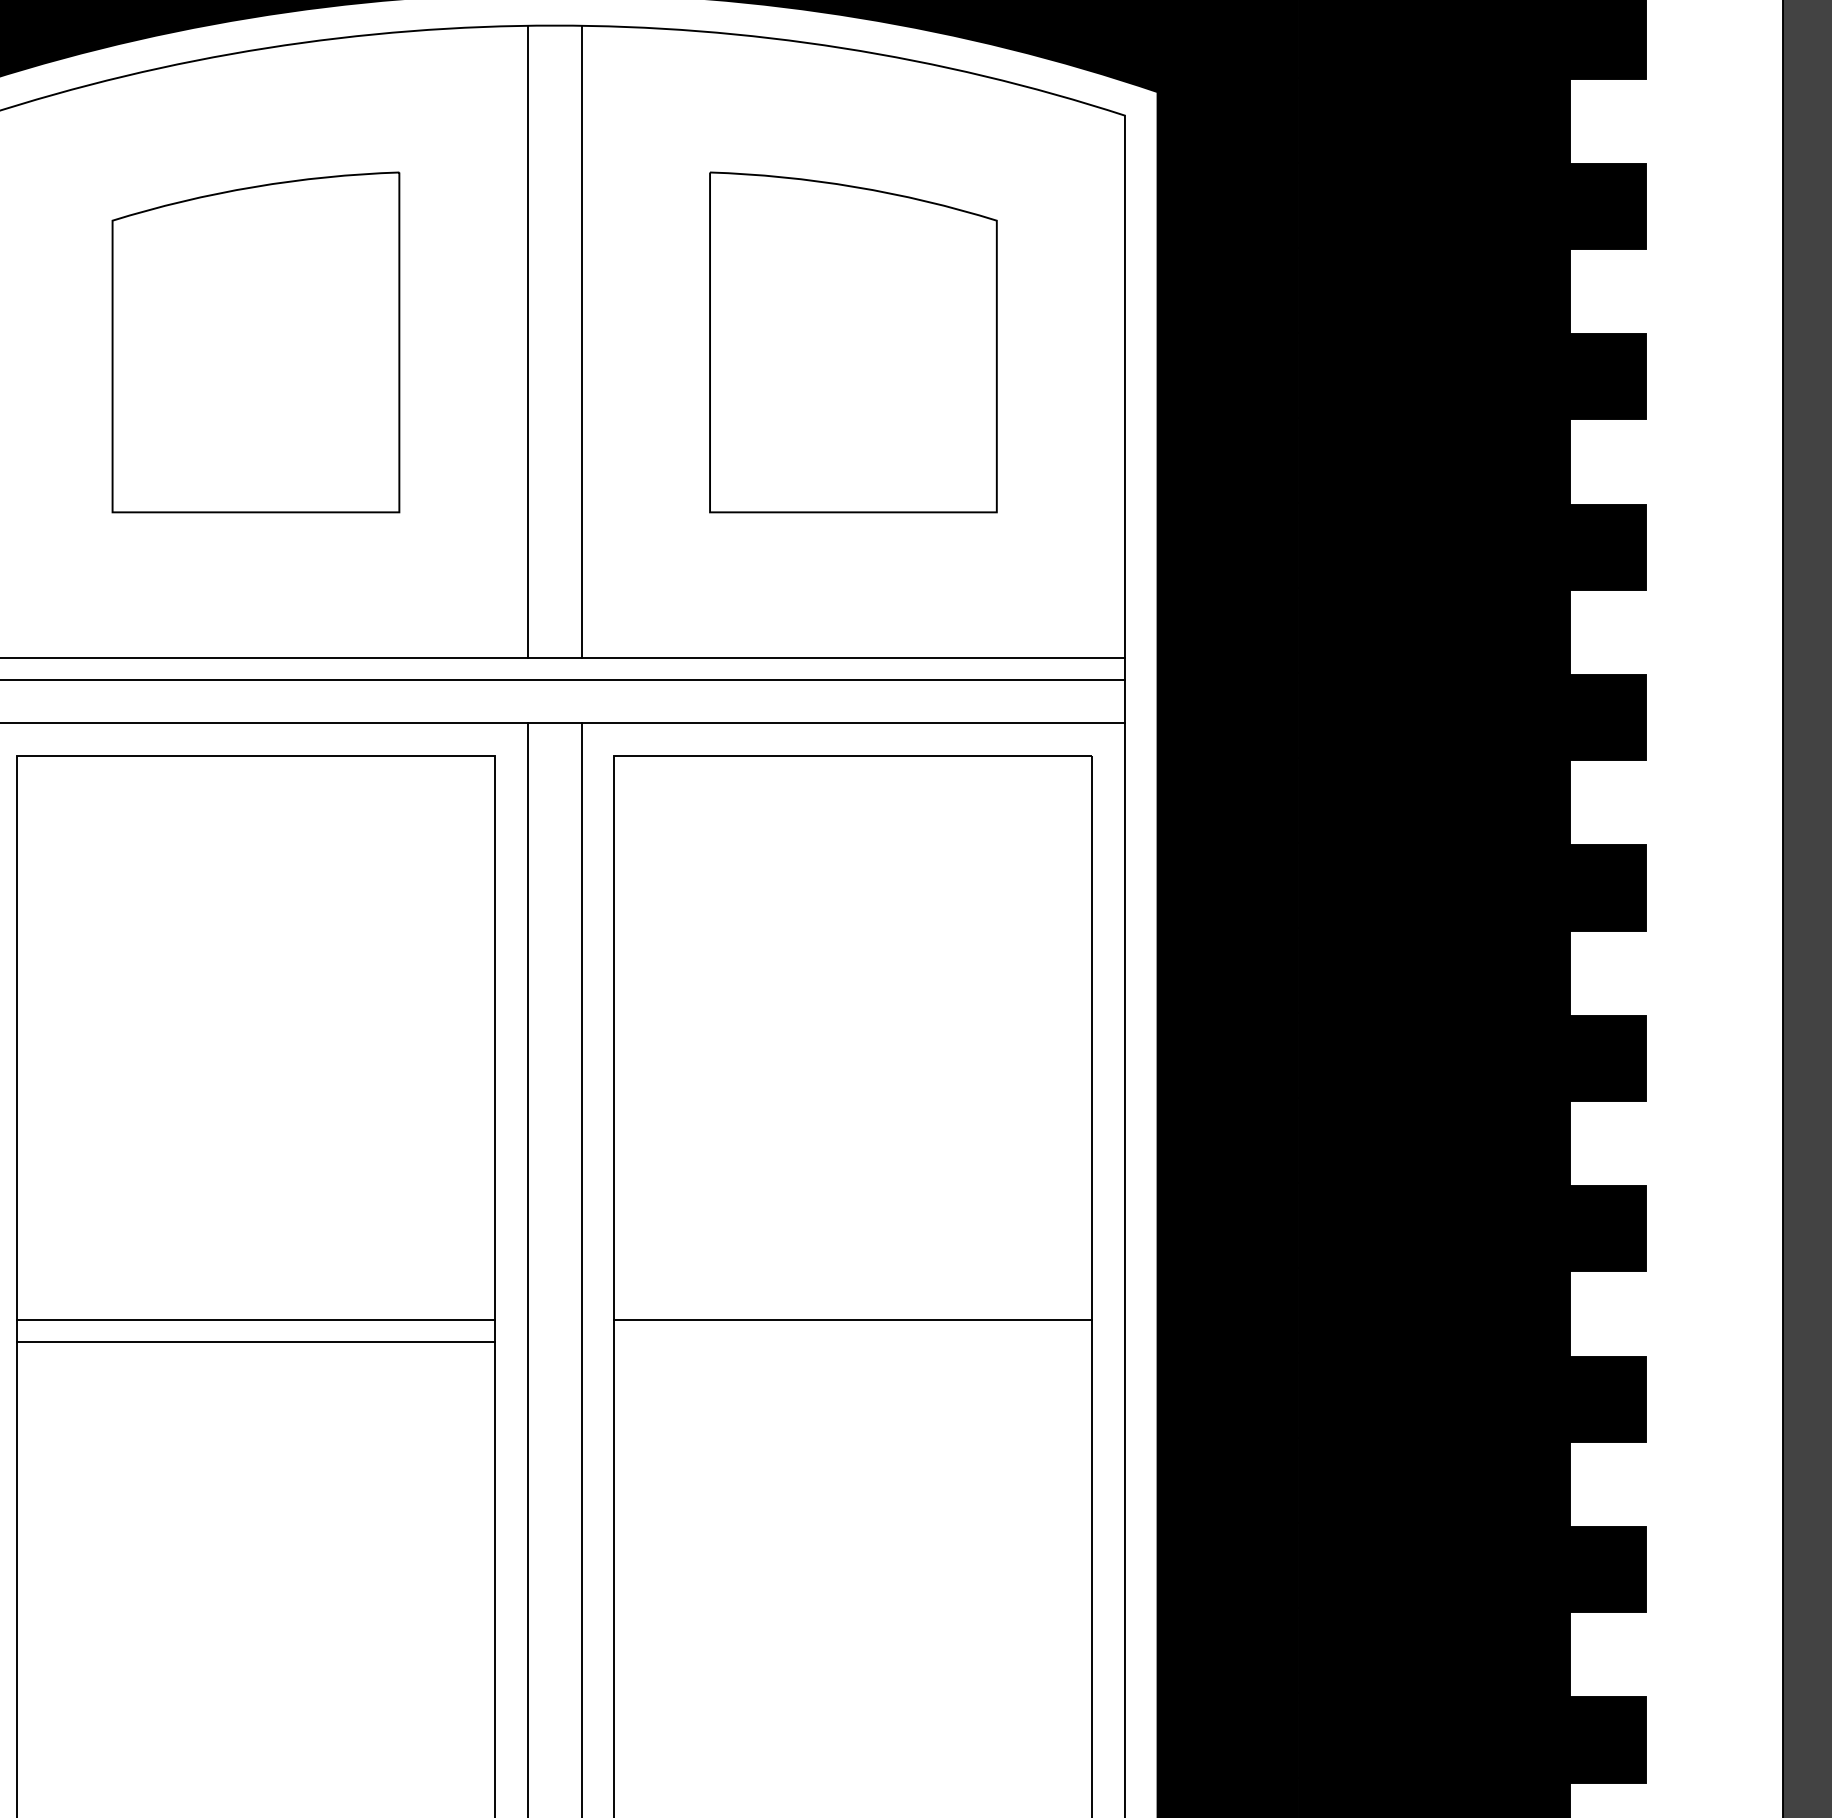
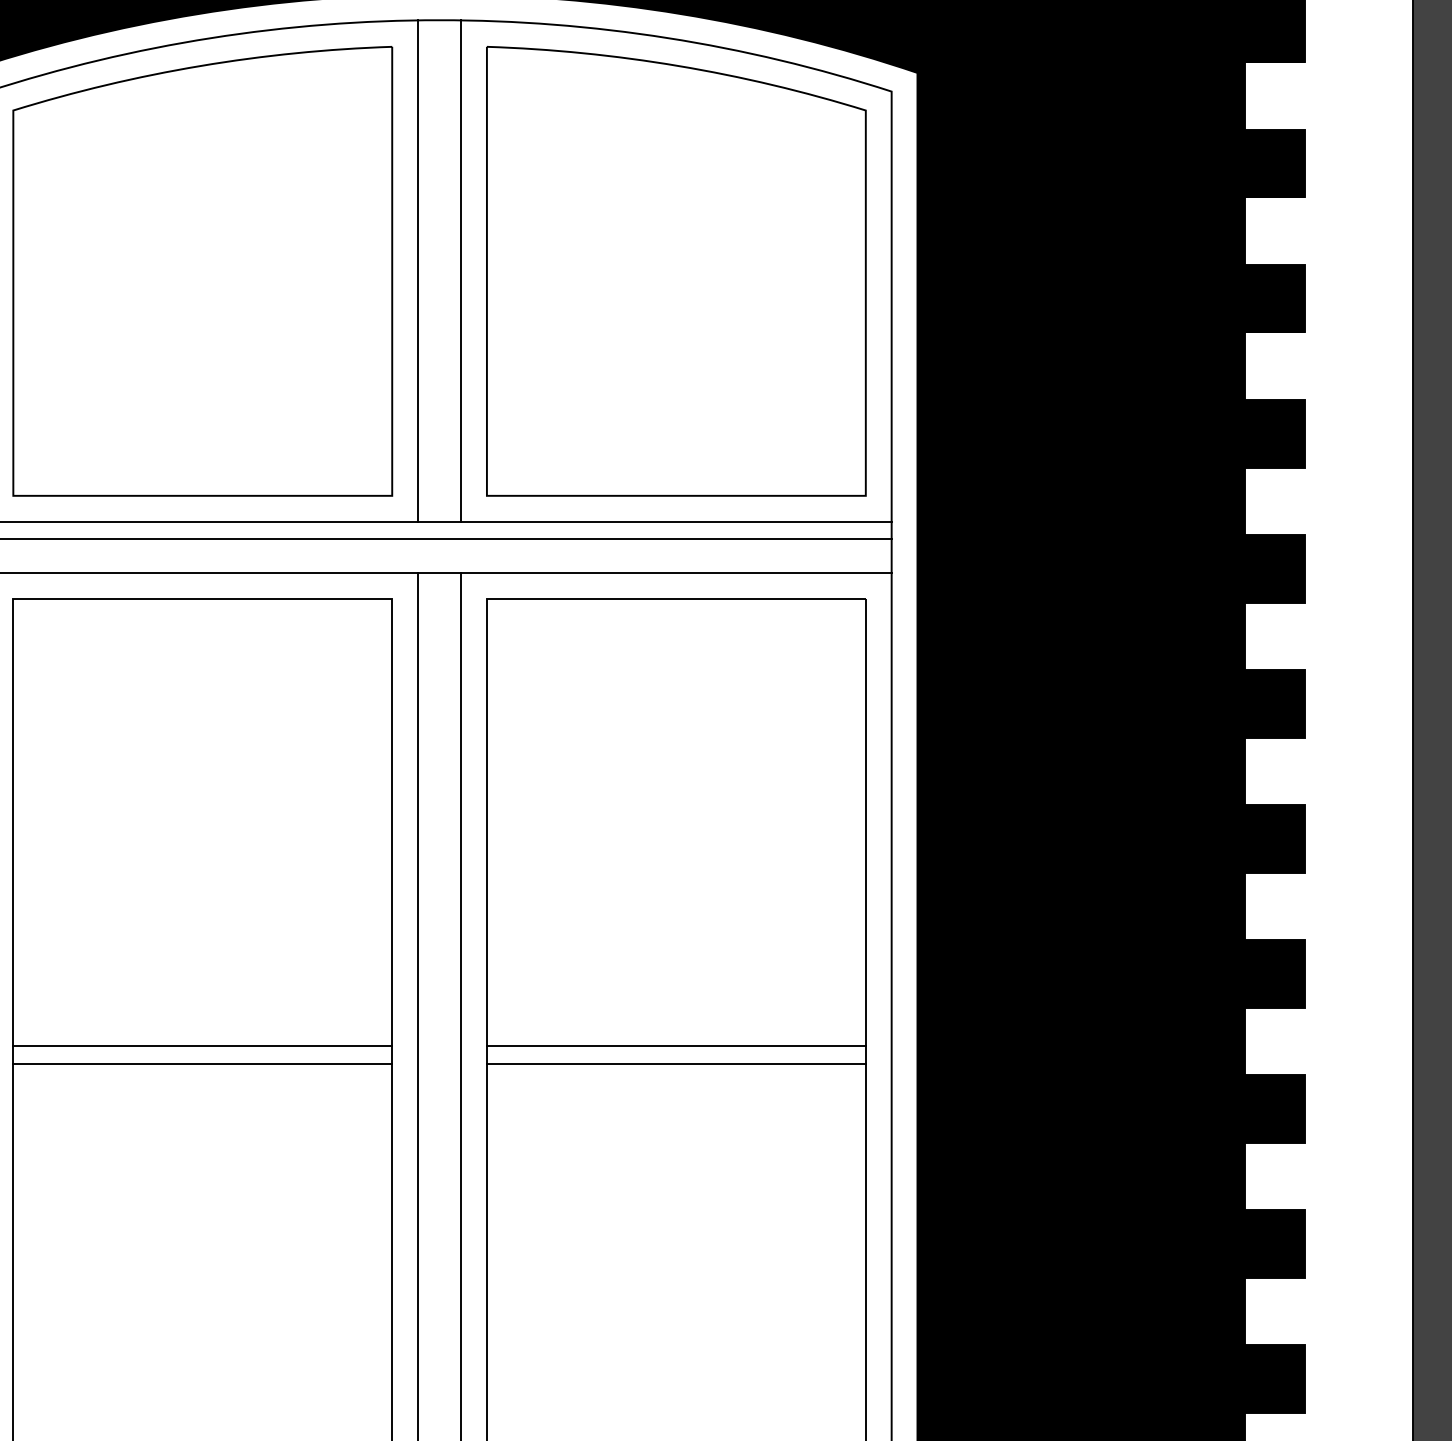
part: (255, 342) -> (202, 271), size x1.67
part: (853, 342) -> (676, 271), size x1.67
line: (853, 1341) -> (676, 1063), added

